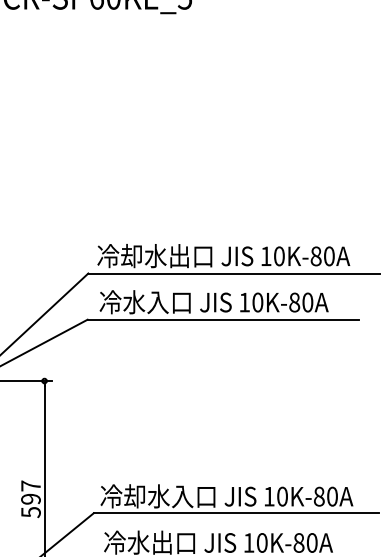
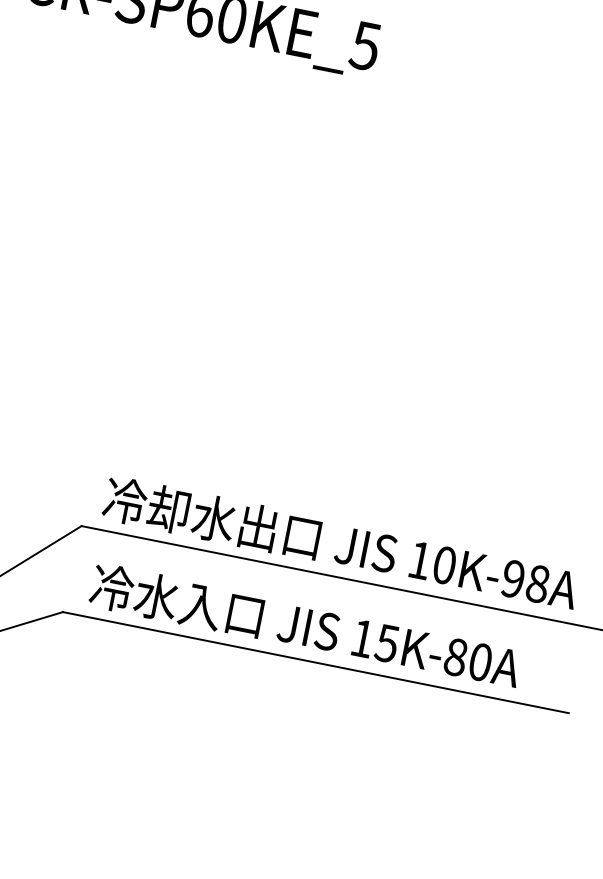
text: (322, 256) -> (525, 581), 10K-80A -> 10K-98A
text: (257, 302) -> (386, 643), 10K-80A -> 15K-80A

